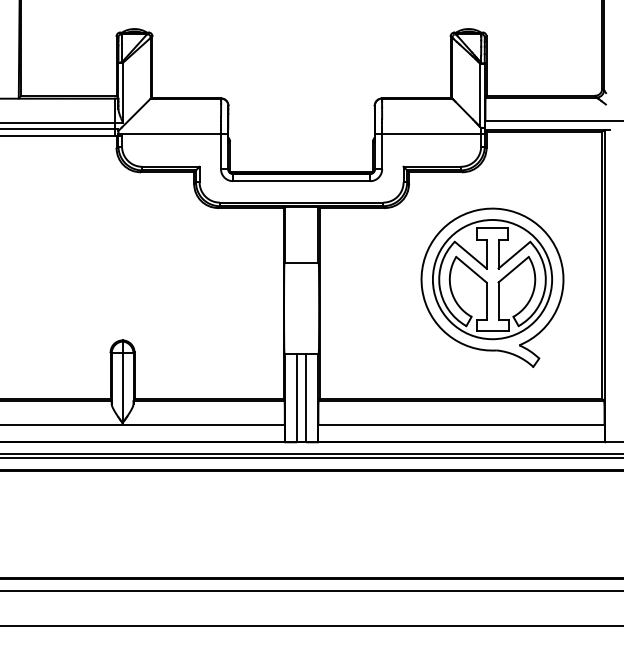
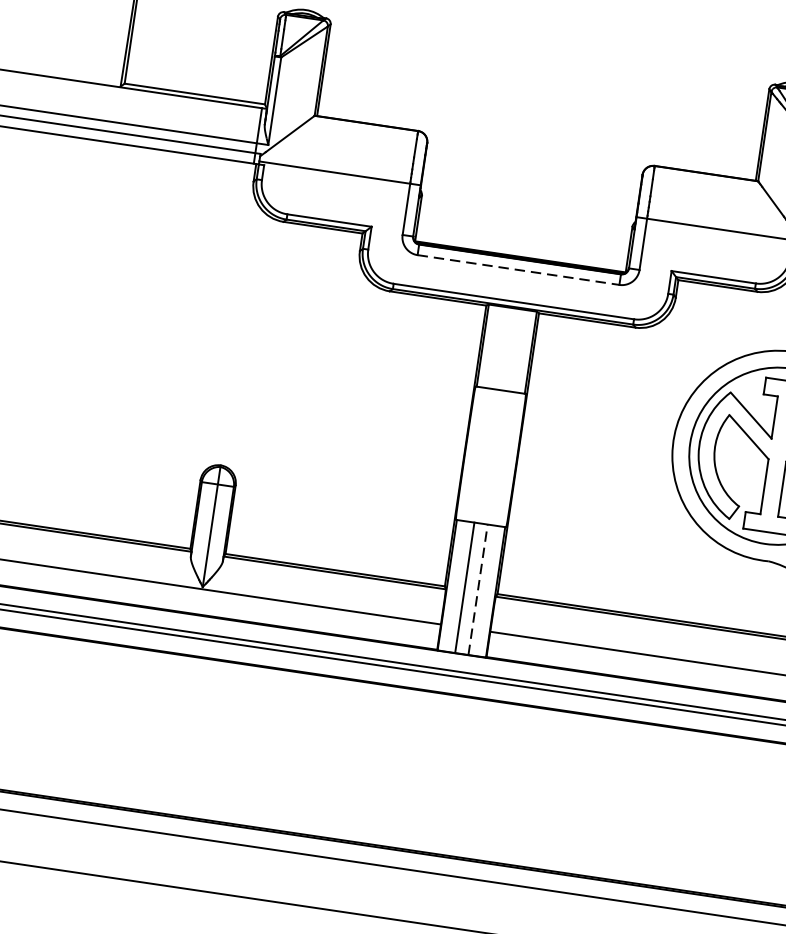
line: (301, 181) -> (518, 270), solid -> dashed
line: (306, 397) -> (478, 589), solid -> dashed

